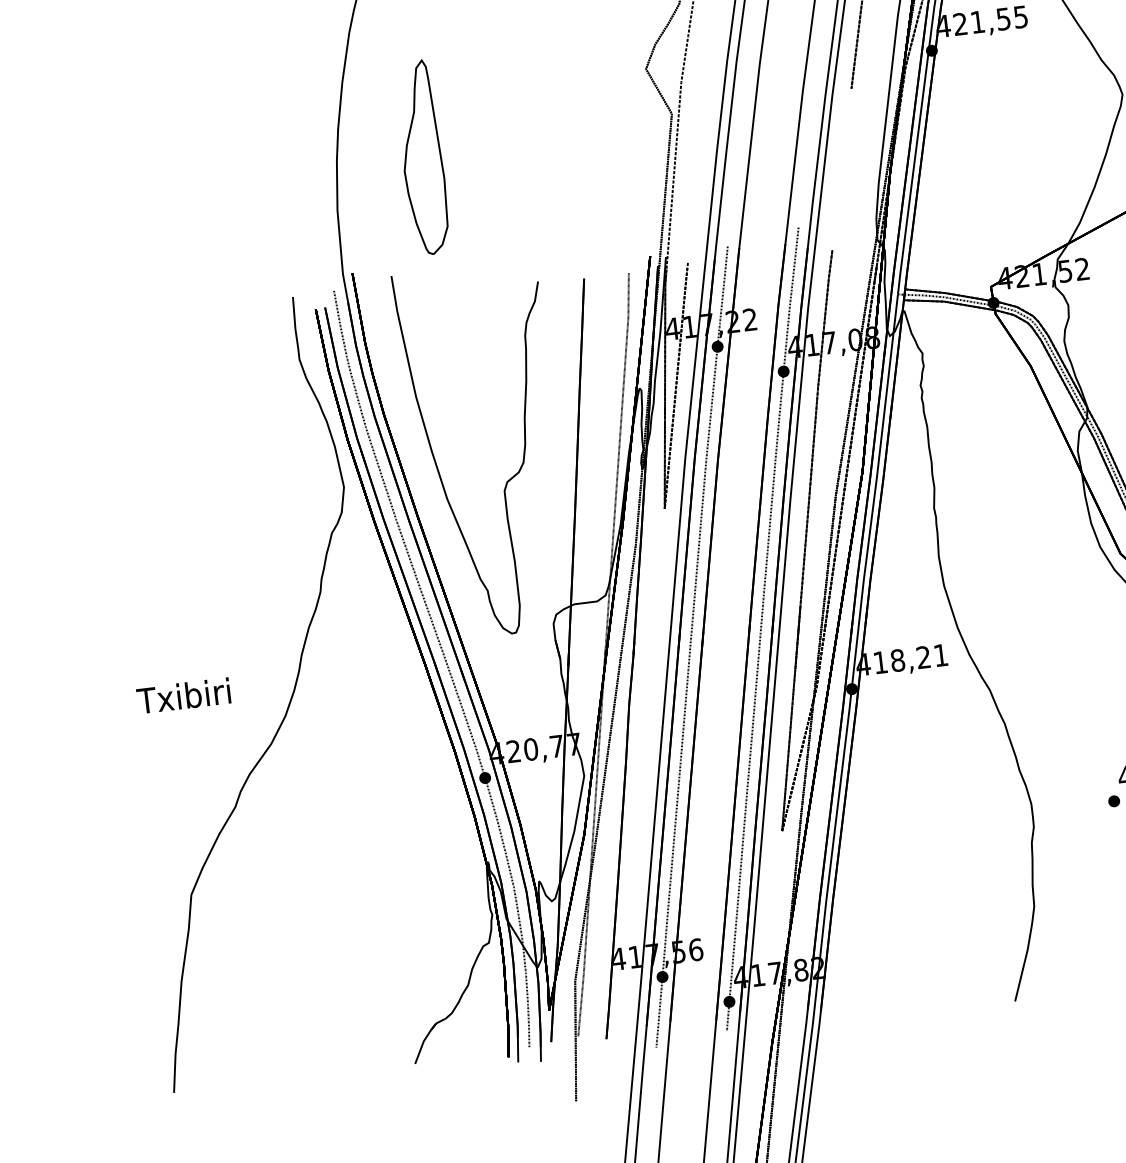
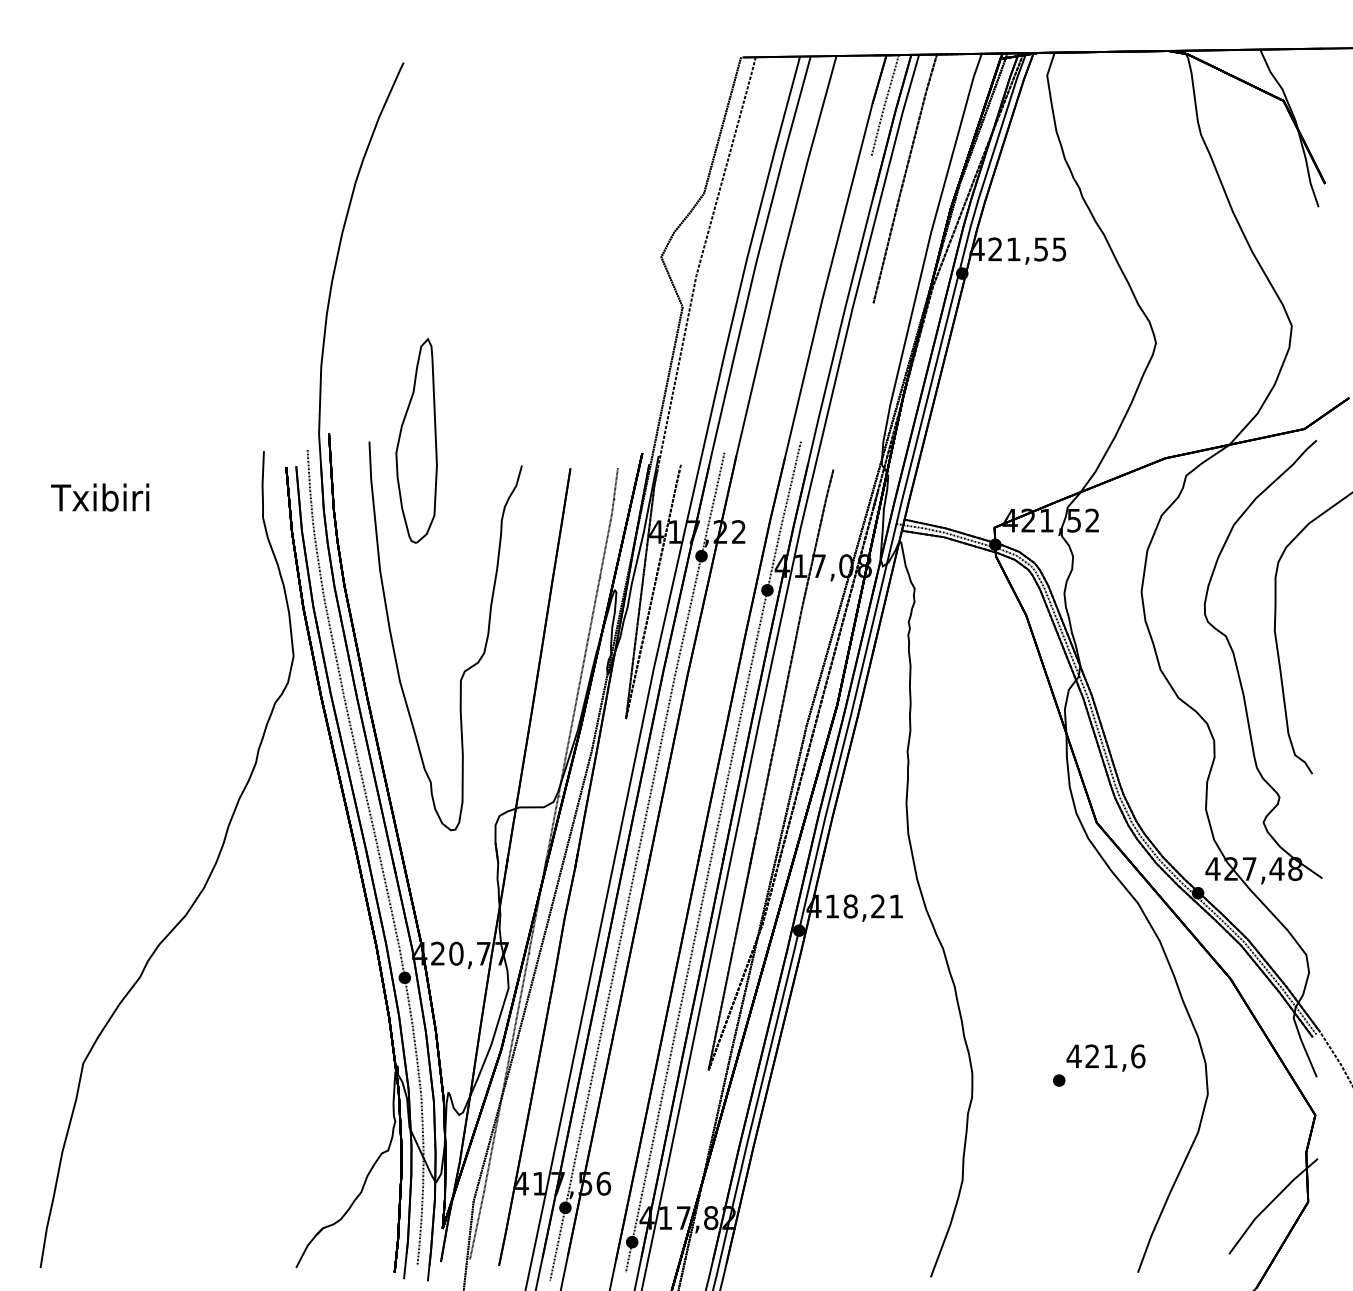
part: (422, 157) -> (416, 440), moved
text: (184, 695) -> (100, 497), moved

